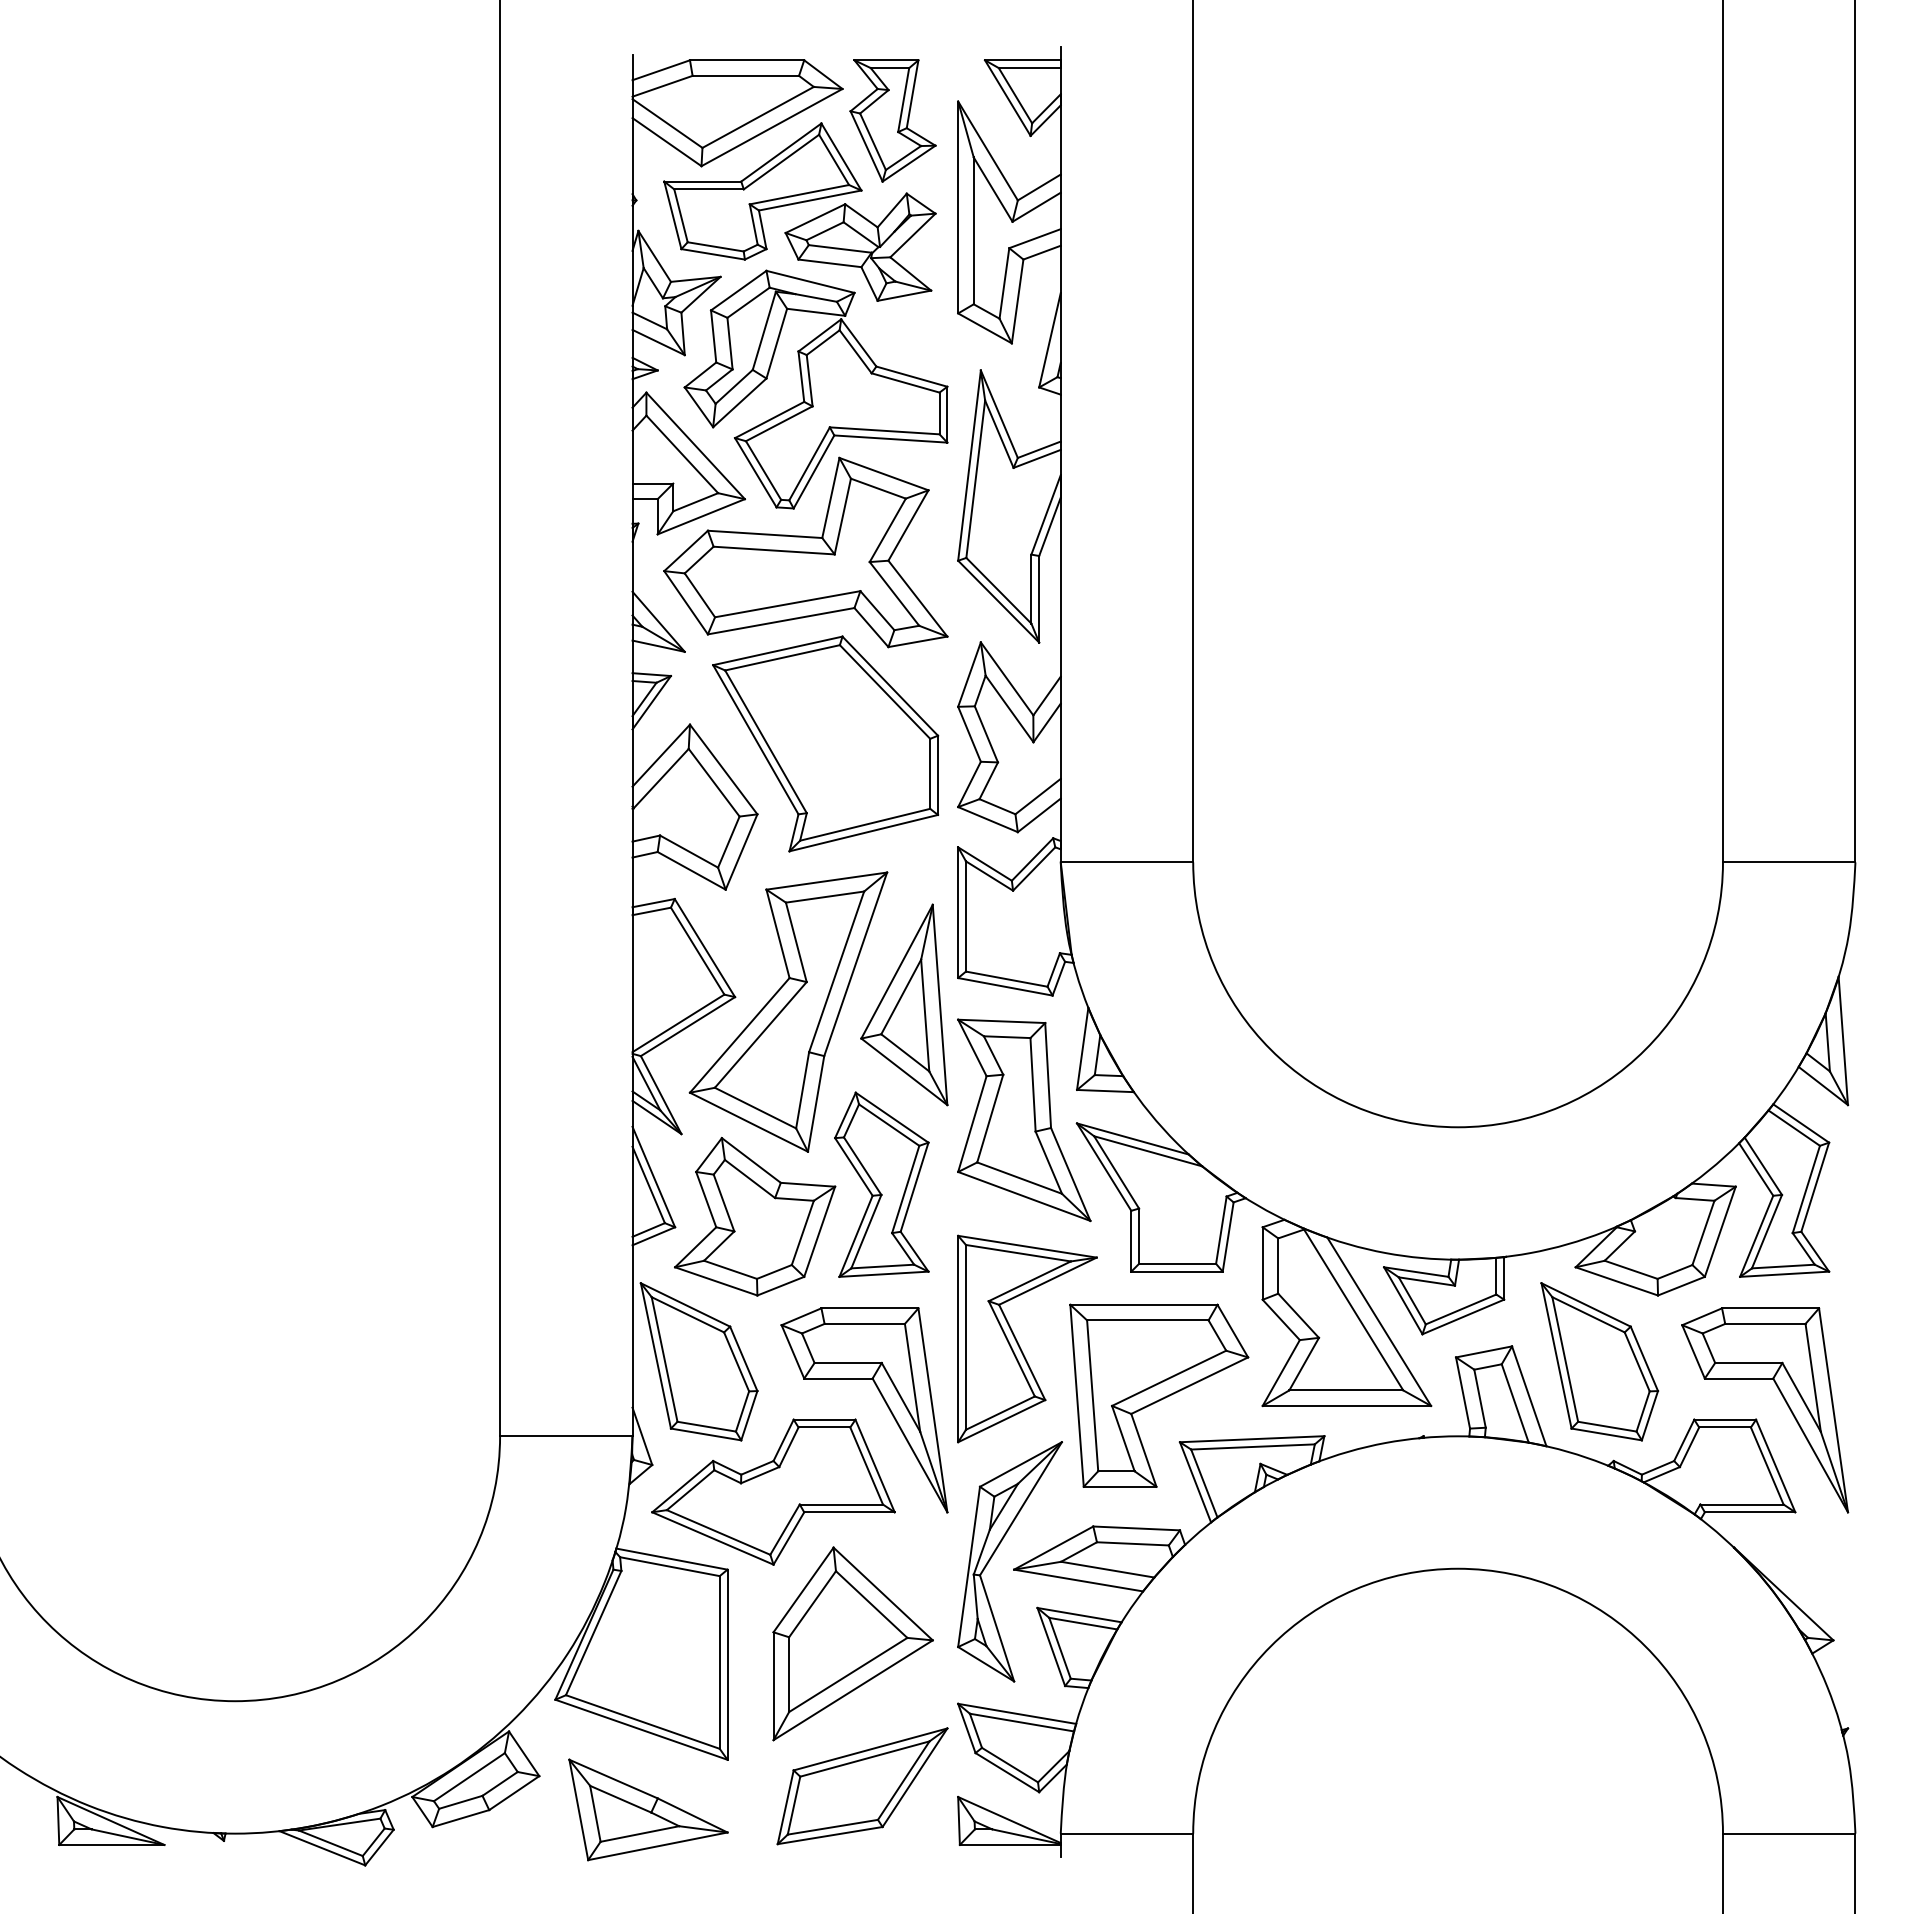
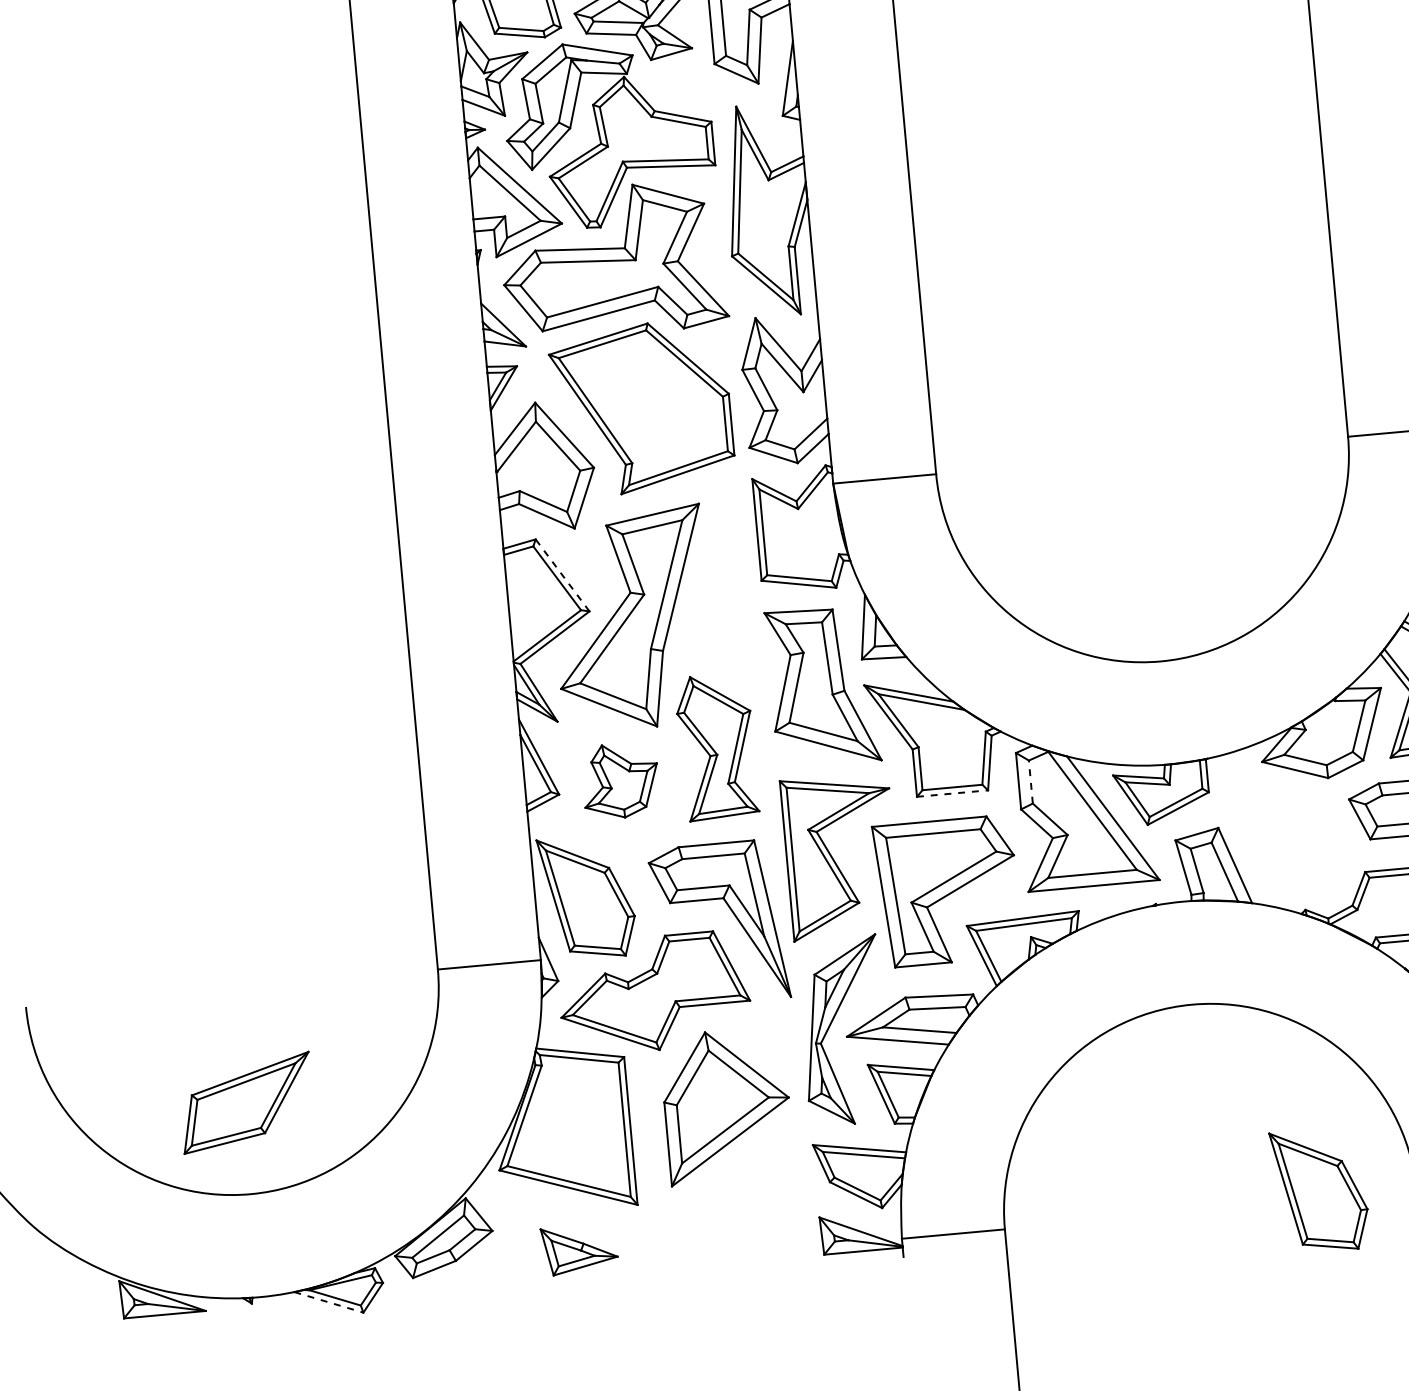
line: (704, 948) -> (562, 575), solid -> dashed
part: (904, 1004) -> (721, 605), removed
part: (755, 1216) -> (620, 780), size x0.6
line: (1278, 1266) -> (1031, 782), solid -> dashed
line: (1177, 1271) -> (952, 793), solid -> dashed
part: (1599, 1361) -> (1319, 1190), moved
part: (862, 1786) -> (246, 1103), moved
part: (648, 1809) -> (579, 1249), size x0.6
line: (322, 1848) -> (328, 1302), solid -> dashed

